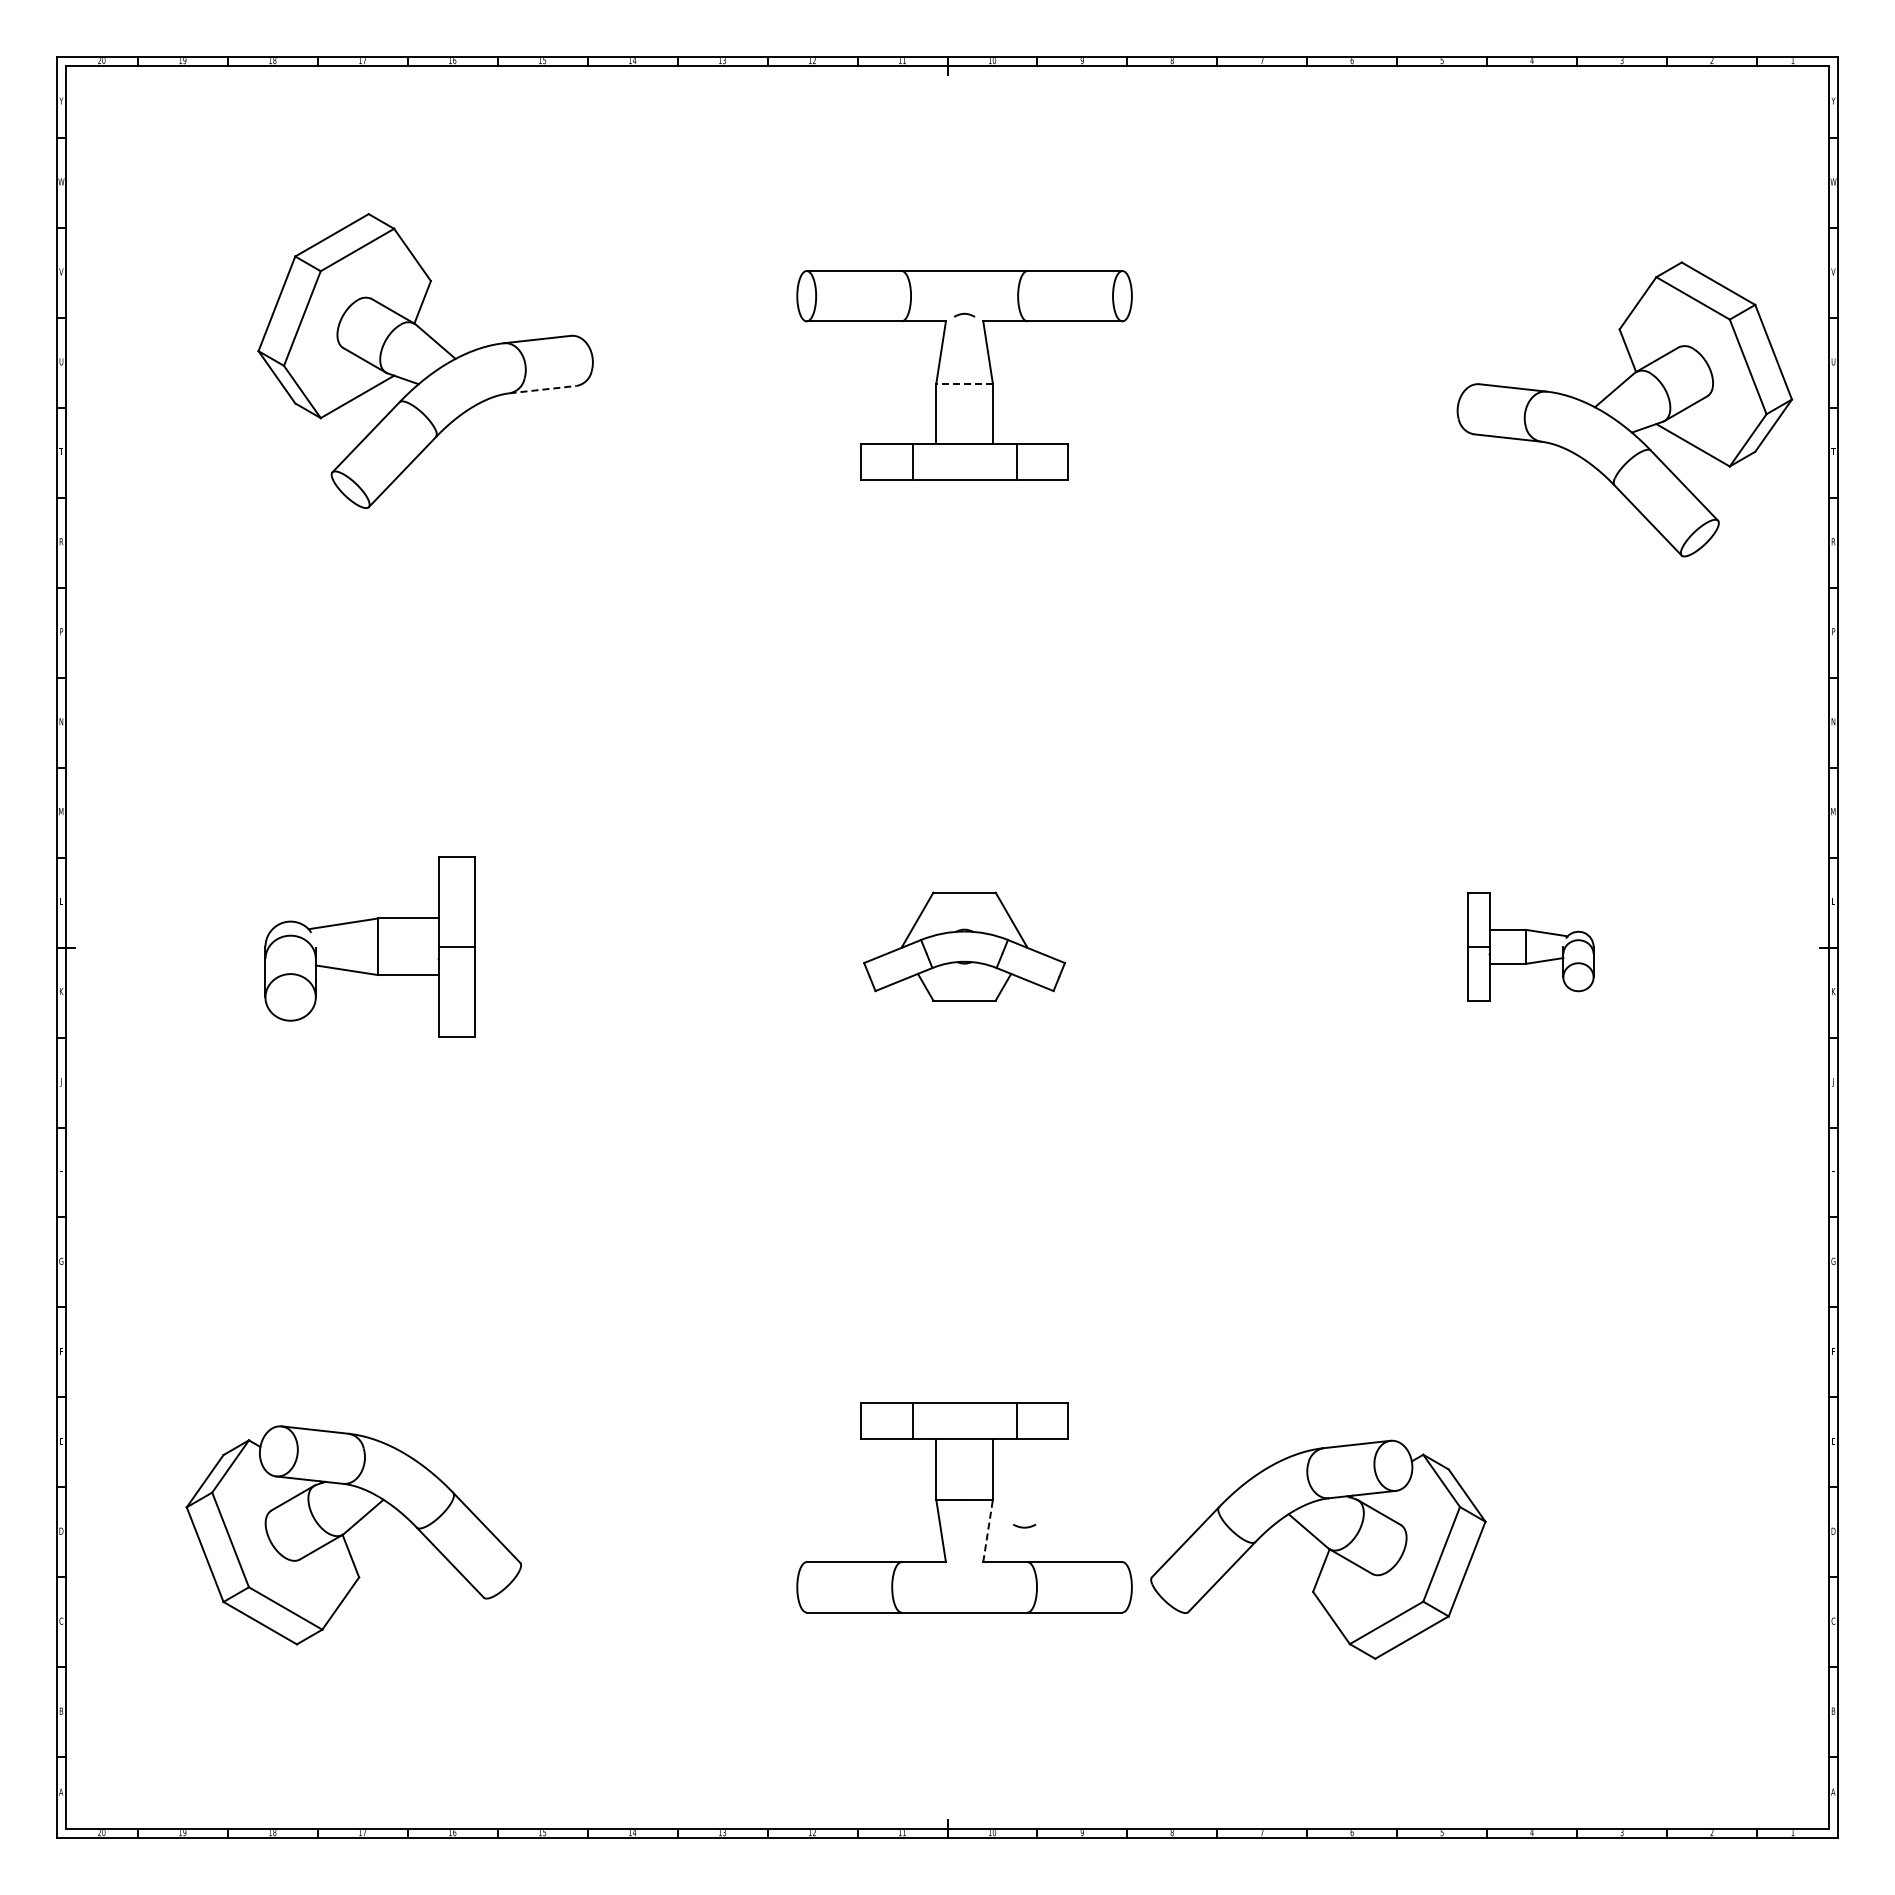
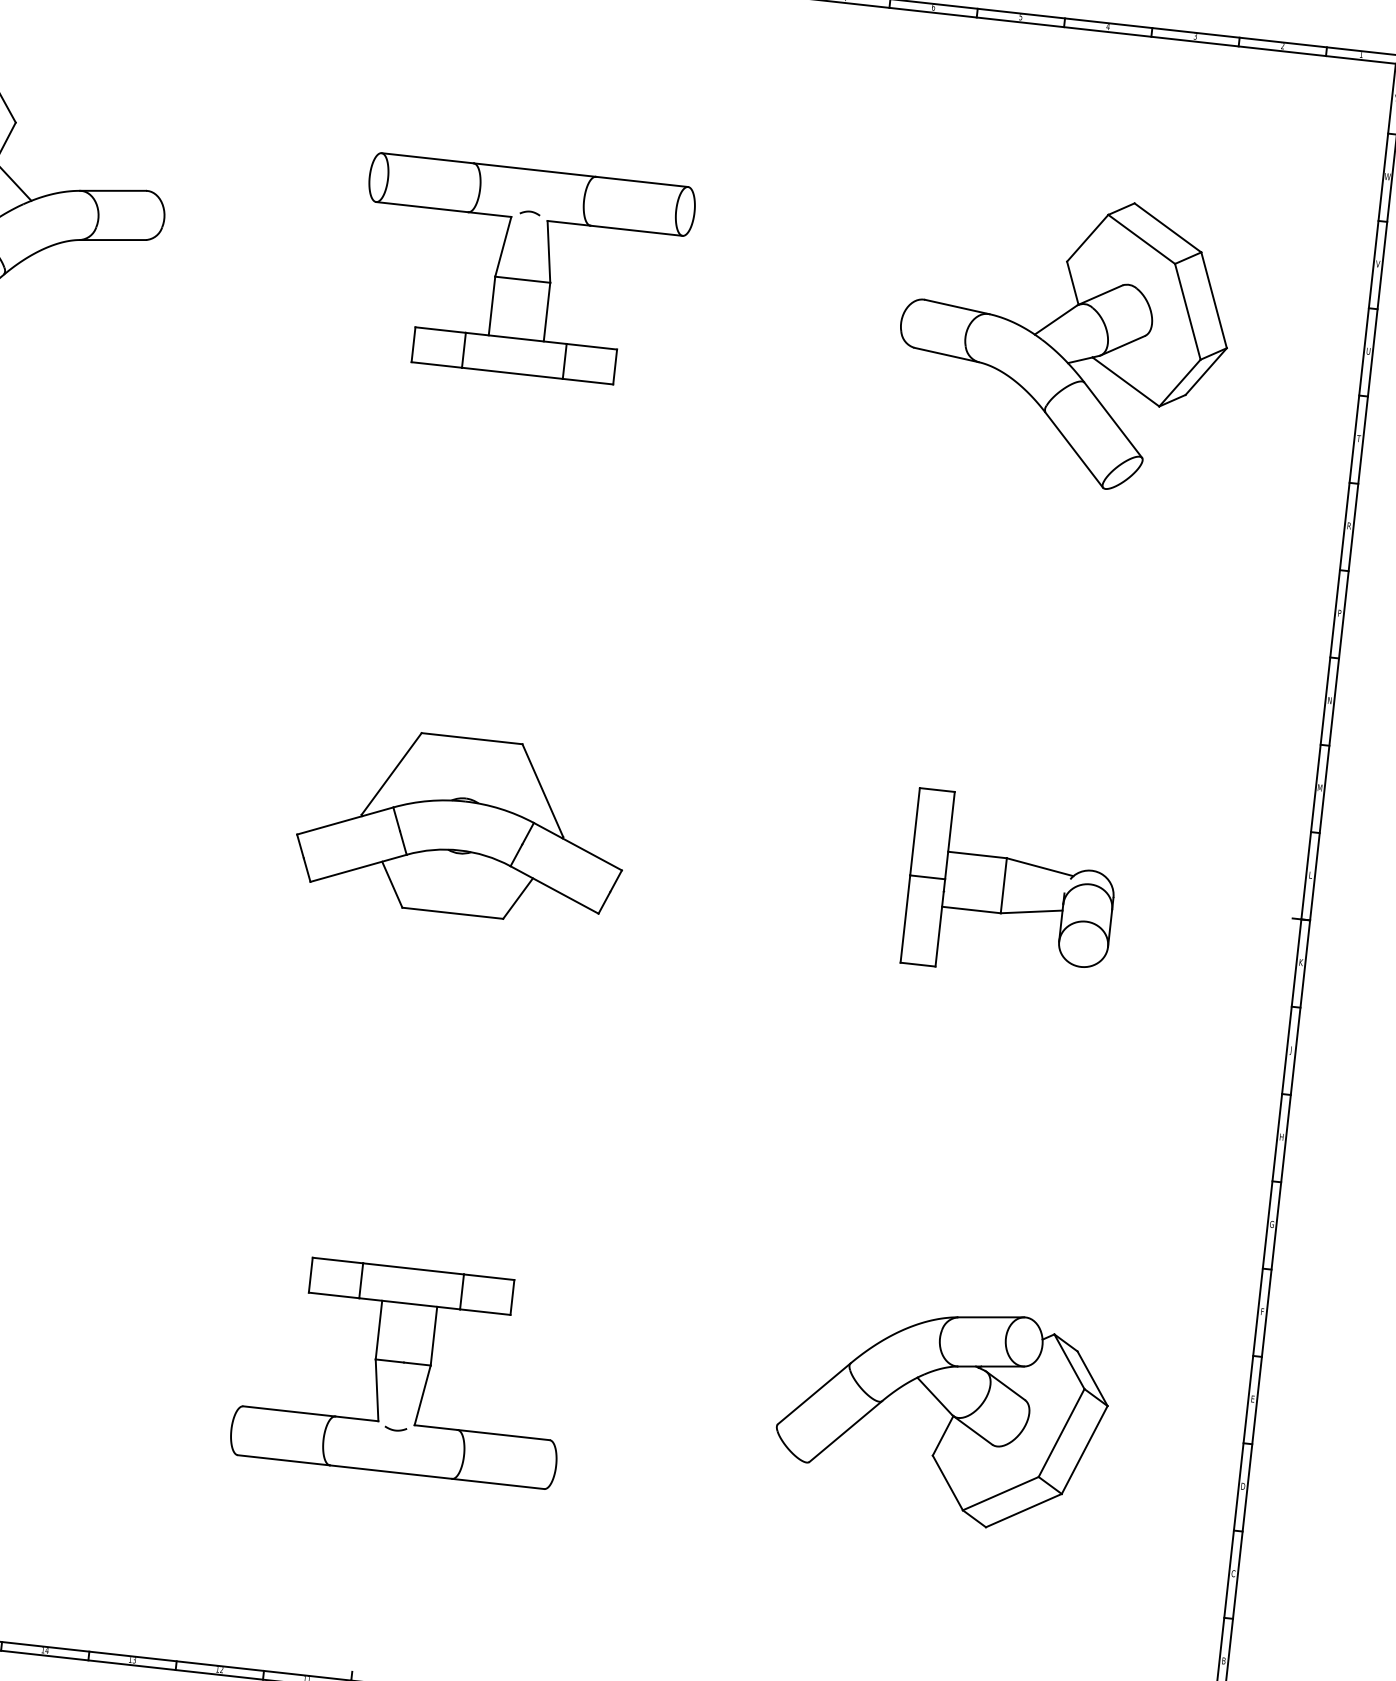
line: (964, 384) -> (522, 280), dashed -> solid
line: (543, 389) -> (113, 239), dashed -> solid
part: (1624, 409) -> (1063, 339), moved
part: (964, 946) -> (462, 825), size x1.67
part: (1530, 946) -> (1011, 886), size x1.67
curve: (1024, 1526) -> (395, 1429), moved
line: (988, 1530) -> (423, 1395), dashed -> solid
part: (1322, 1544) -> (946, 1410), moved

